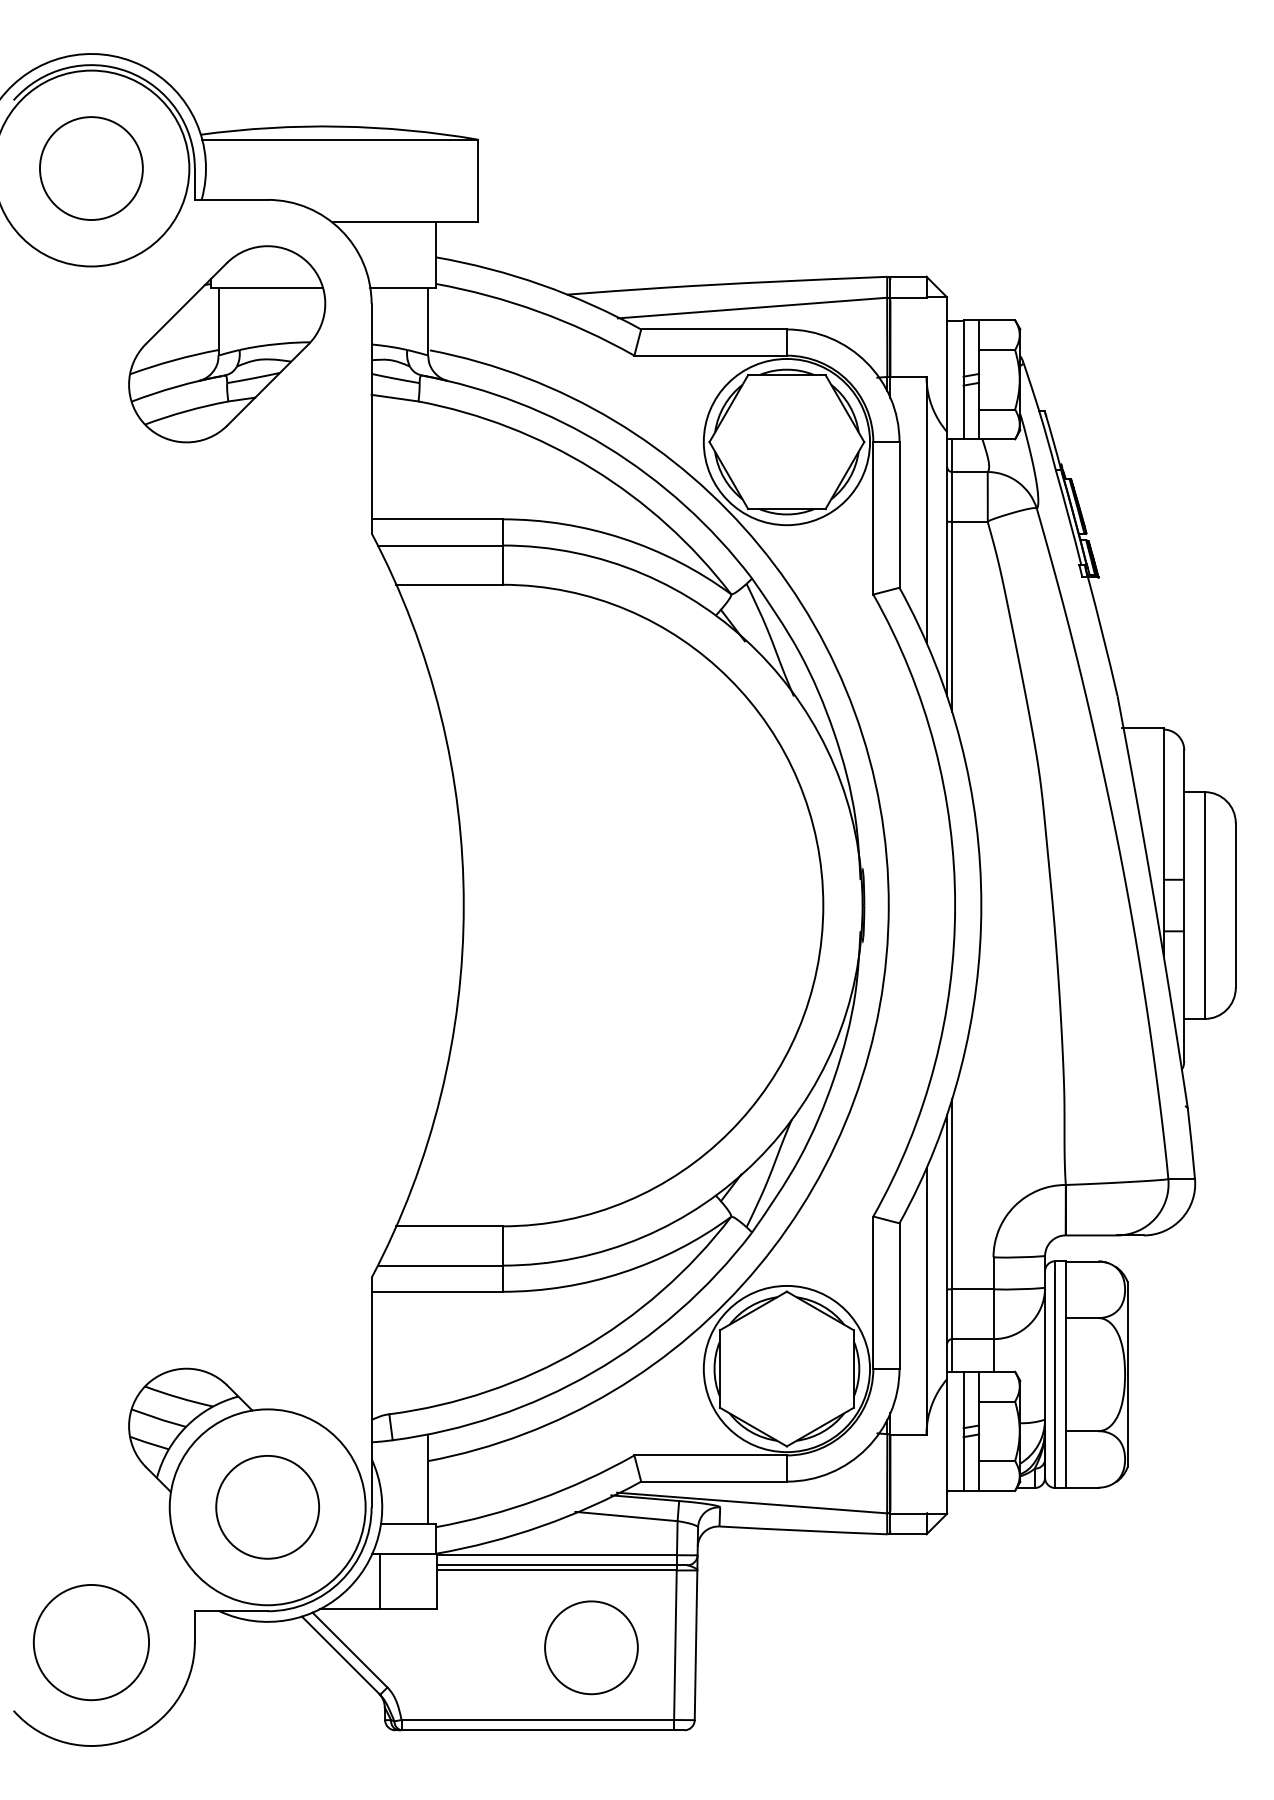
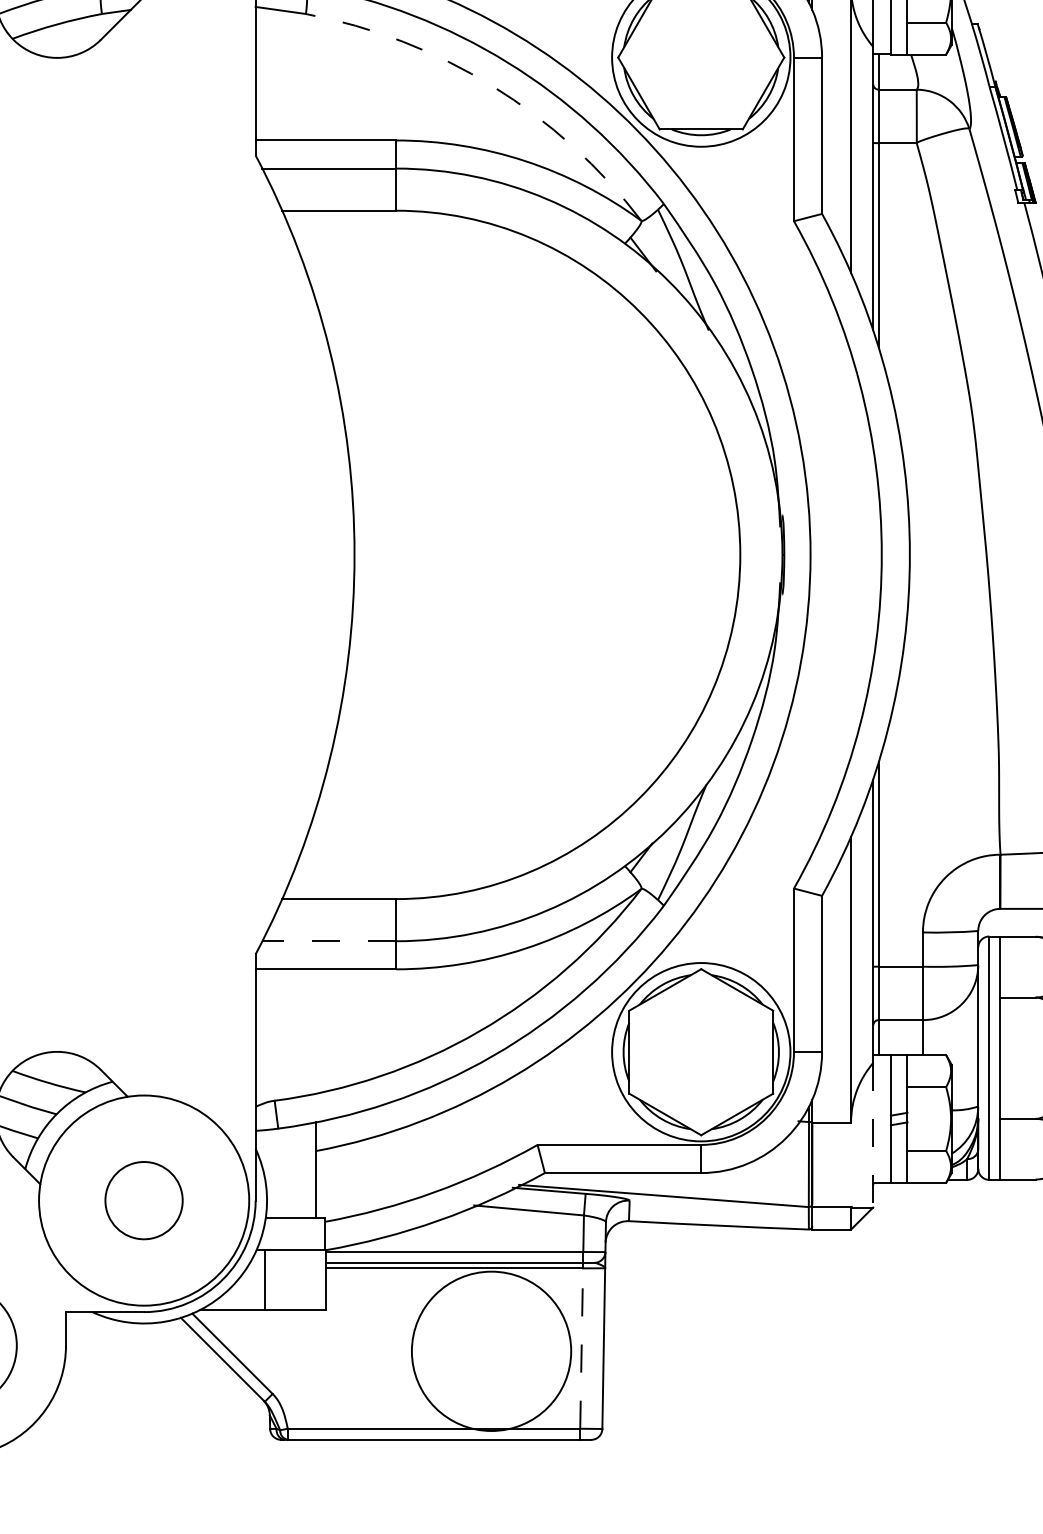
arc: (592, 468) -> (492, 85), solid -> dashed
line: (439, 1265) -> (328, 941), solid -> dashed
line: (947, 1446) -> (873, 1135), solid -> dashed
circle: (267, 1507) -> (143, 1200), size x0.7
line: (675, 1645) -> (581, 1348), solid -> dashed
circle: (591, 1647) -> (491, 1351), size x1.6

